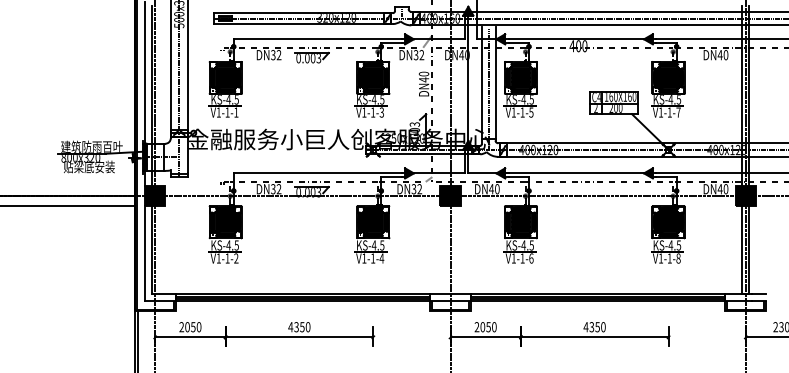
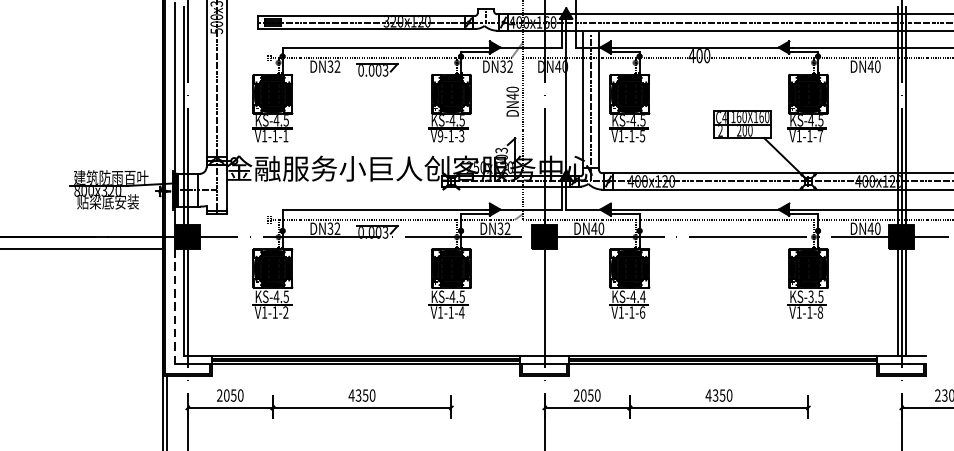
text: (364, 112) -> (440, 136), V1-1-3 -> V9-1-3
text: (531, 245) -> (642, 296), KS-4.5 -> KS-4.4
text: (670, 245) -> (810, 296), KS-4.5 -> KS-3.5
line: (145, 253) -> (175, 306), solid -> dashed

